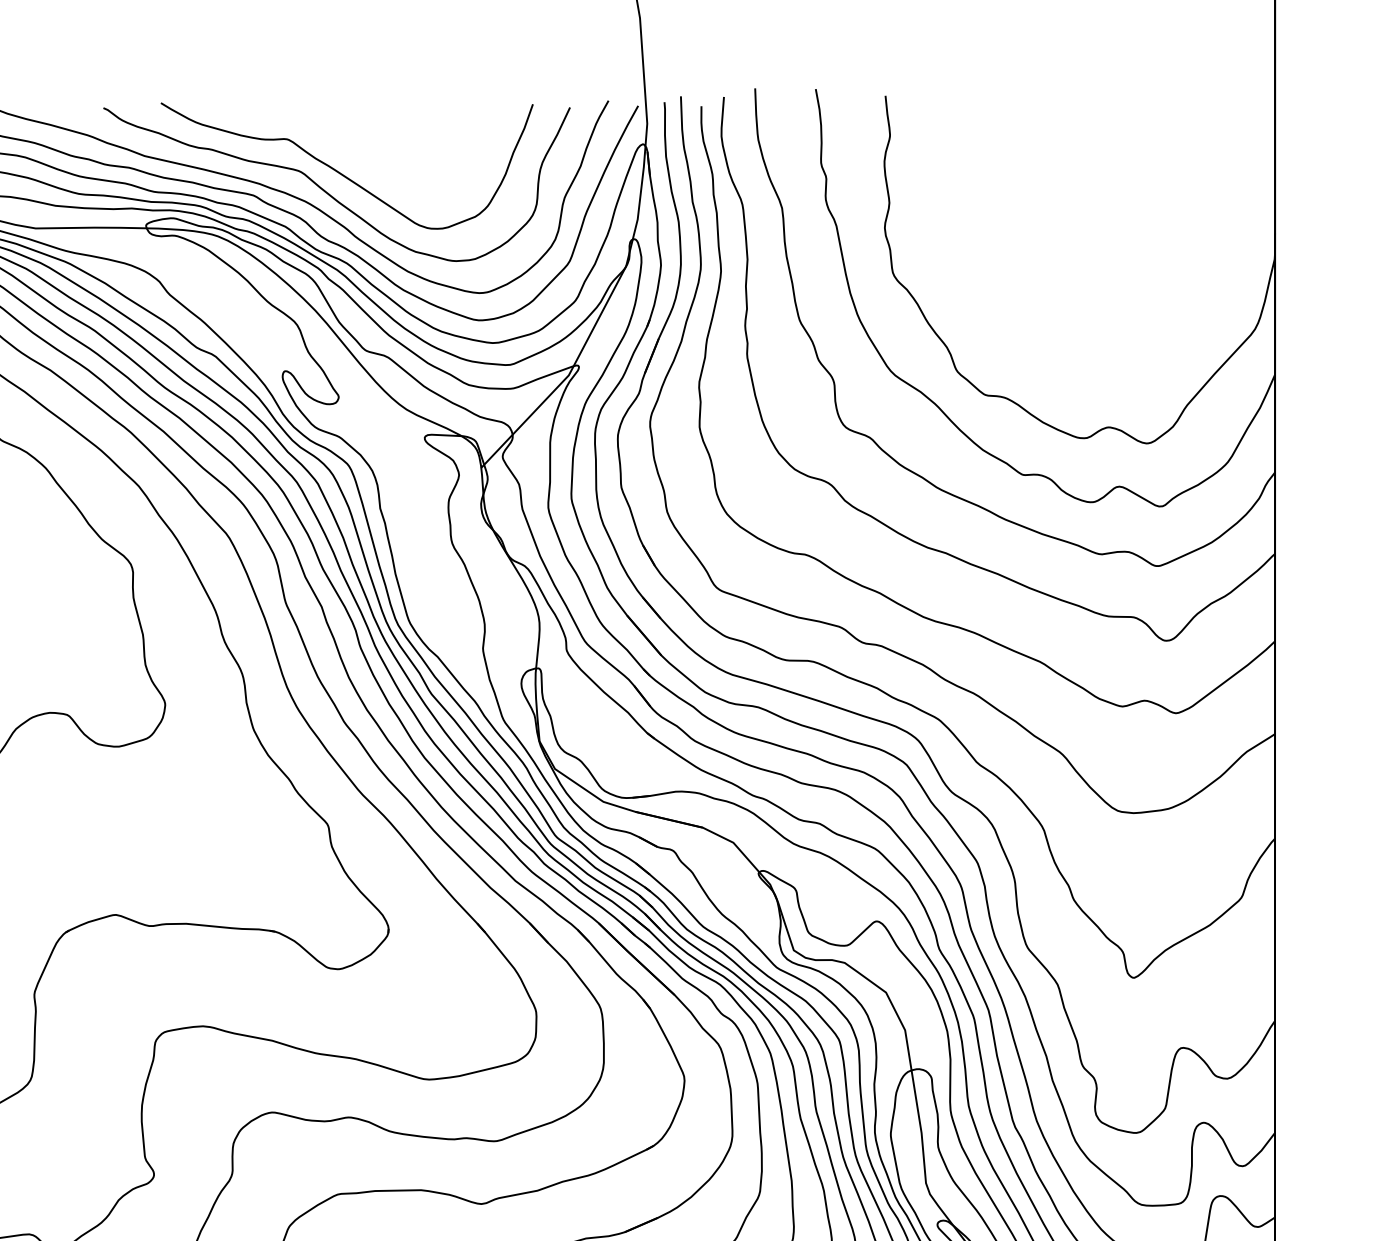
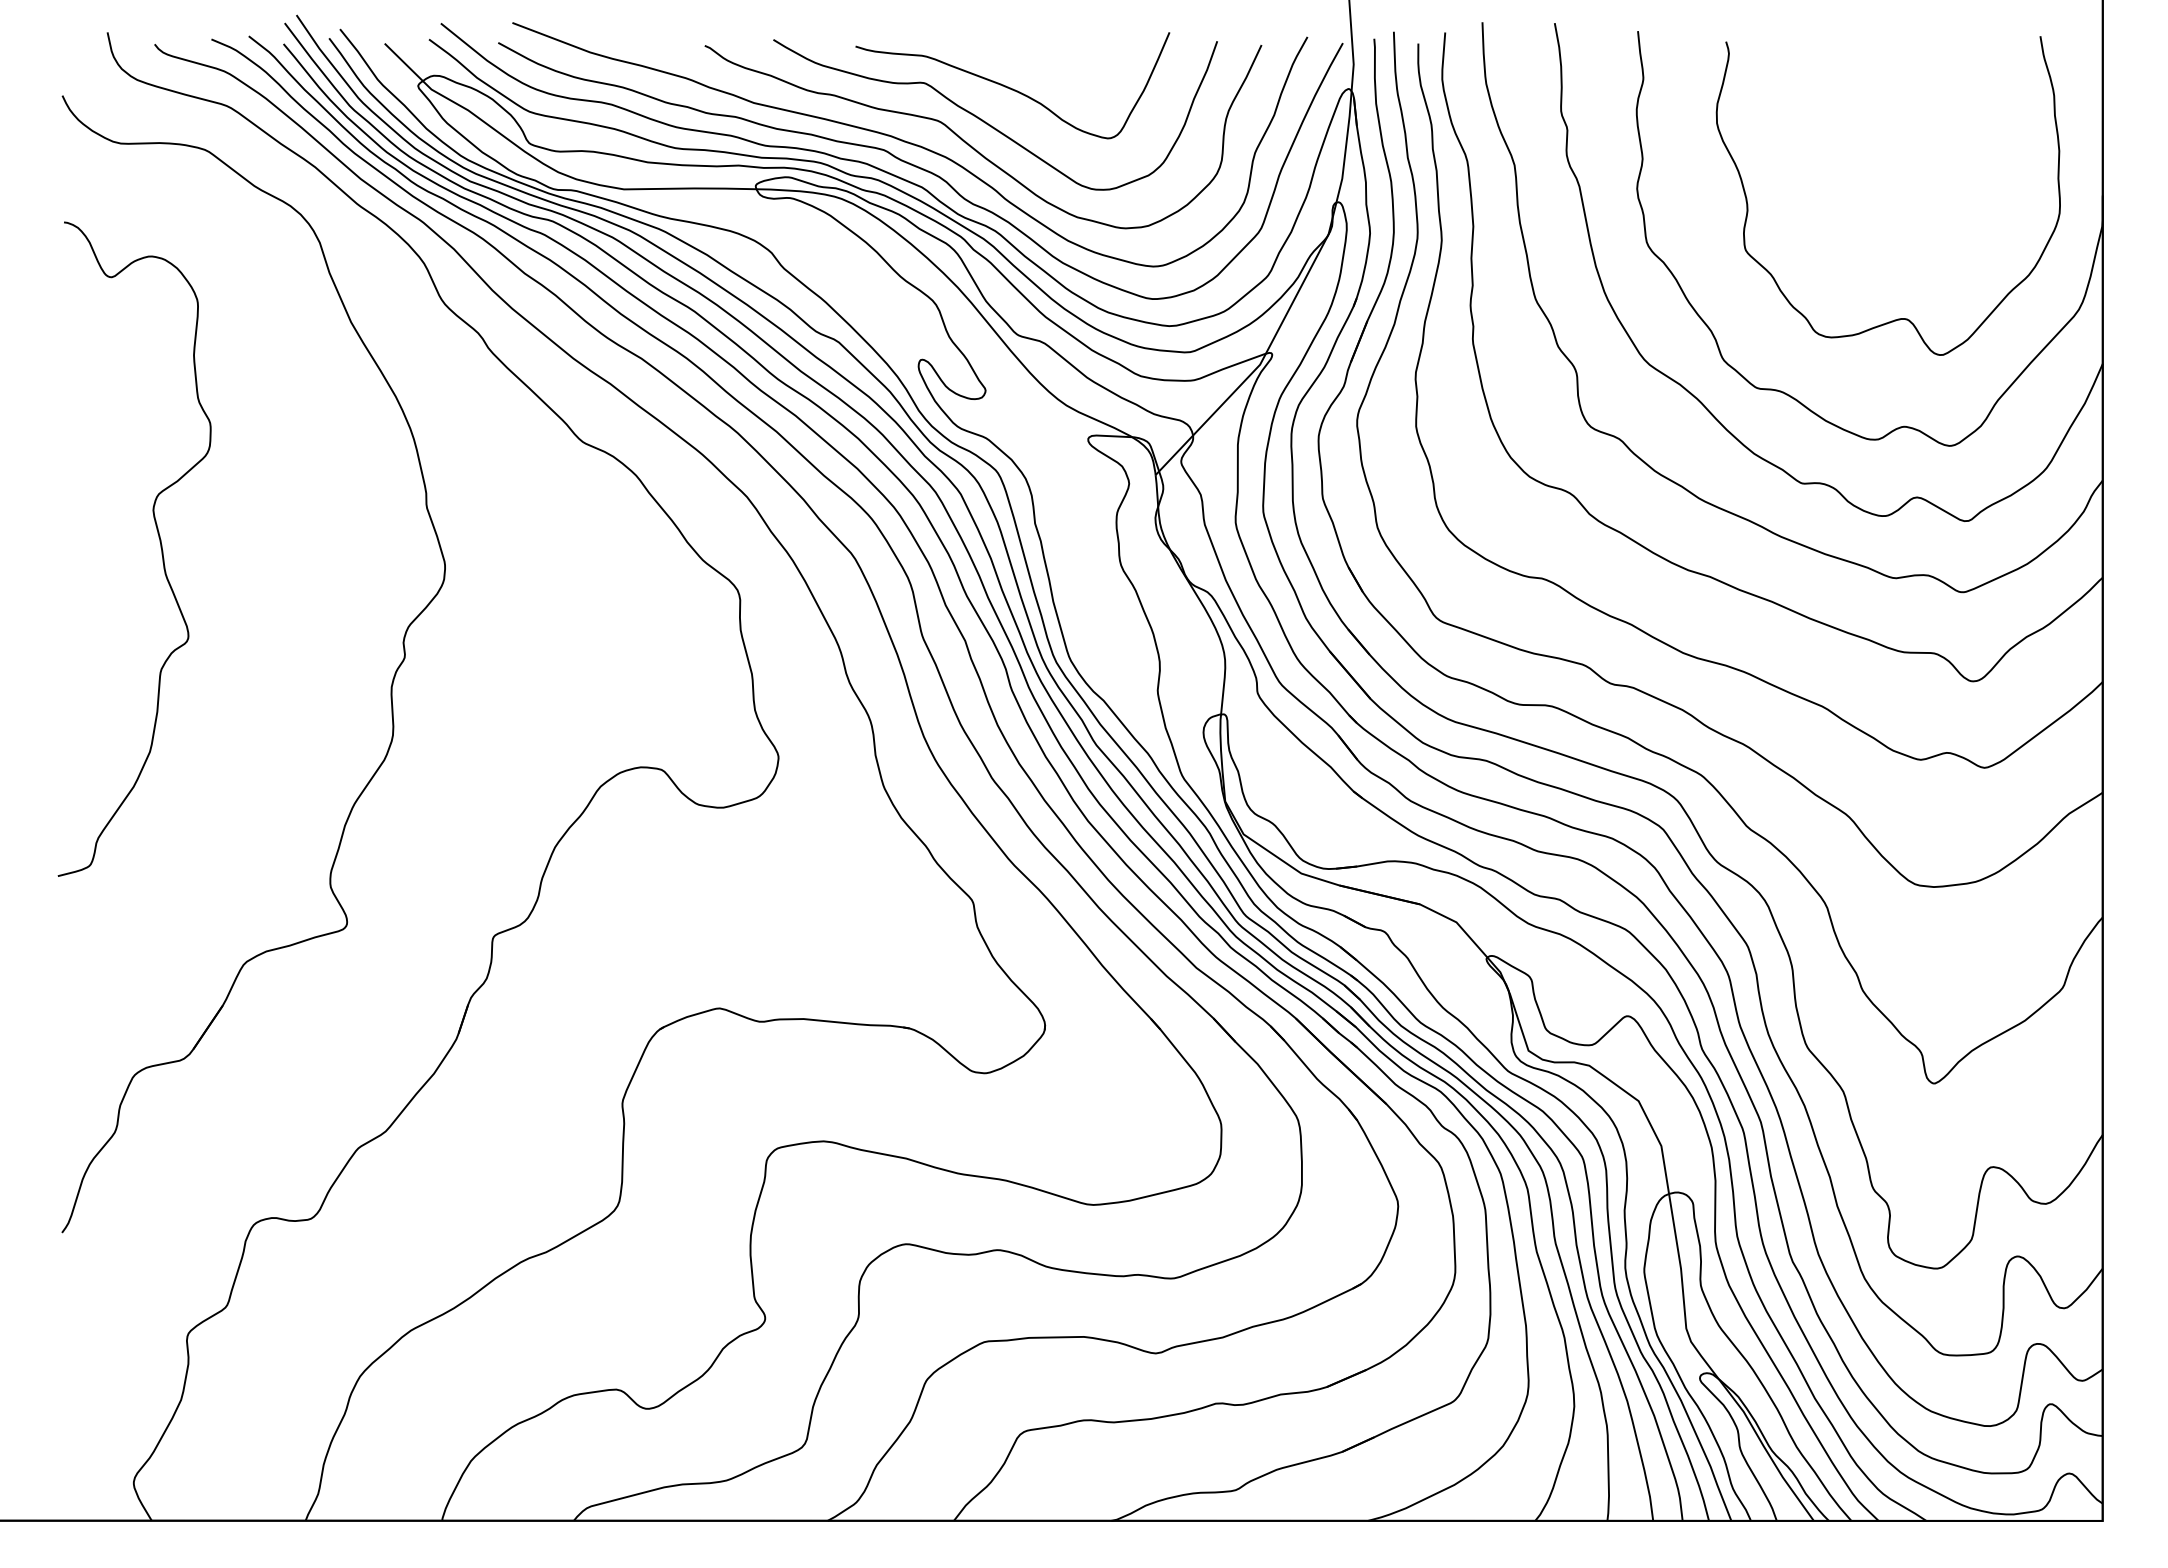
curve: (359, 143) -> (1010, 87), added
curve: (1103, 336) -> (1898, 318), added

